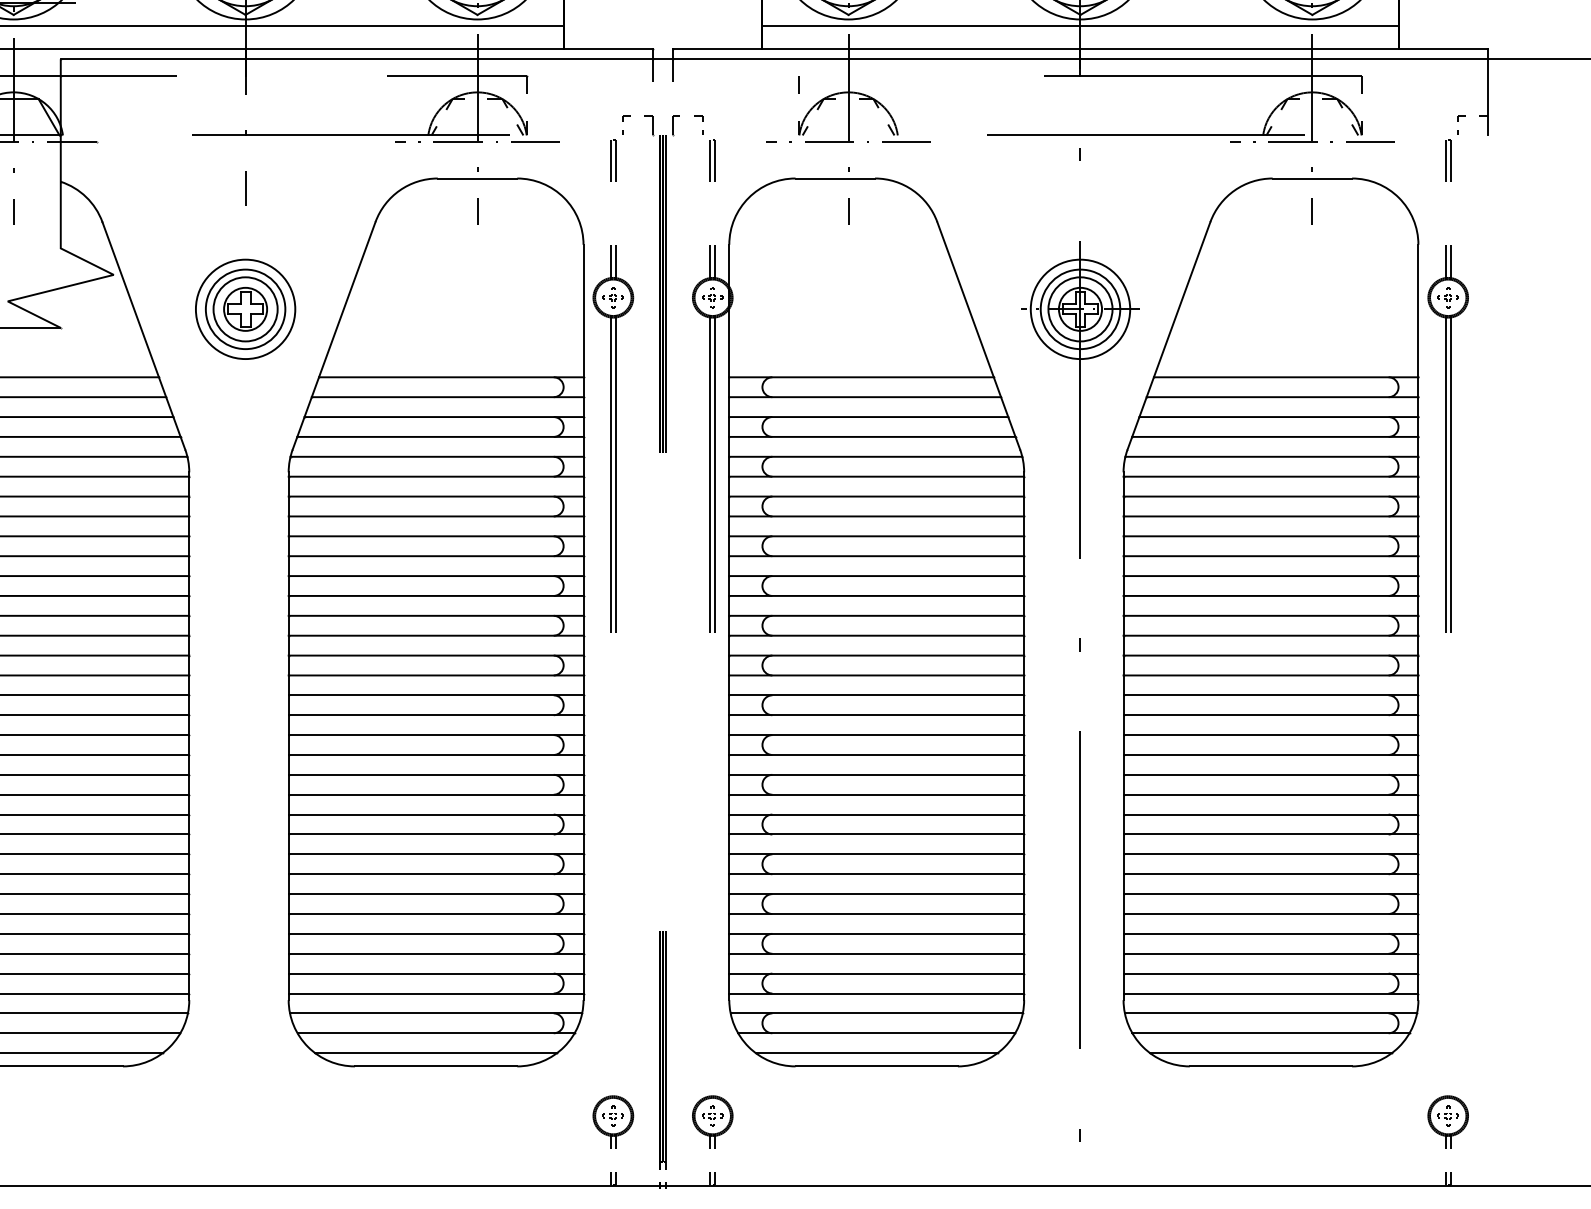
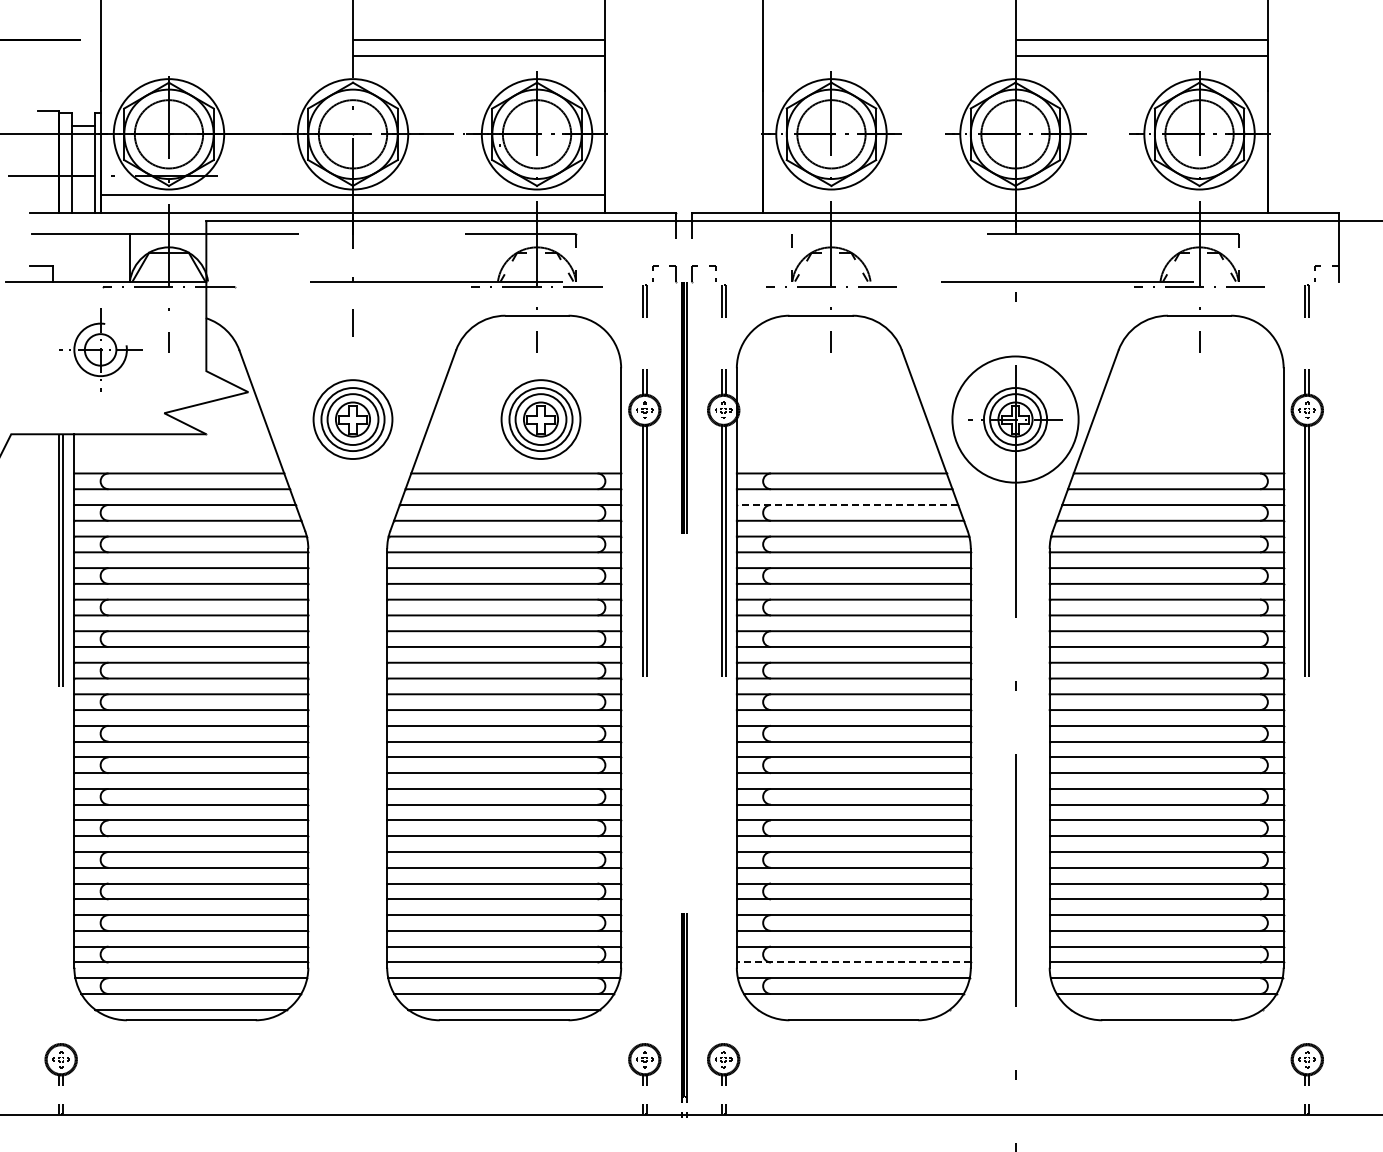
line: (1080, 25) -> (1015, 194), removed
part: (481, 309) -> (540, 419), added
circle: (1080, 309) -> (1015, 419), size x1.6
line: (868, 417) -> (847, 505), solid -> dashed
line: (876, 993) -> (853, 962), solid -> dashed
line: (876, 1052) -> (853, 1009), removed
line: (1270, 1052) -> (1166, 1009), removed

